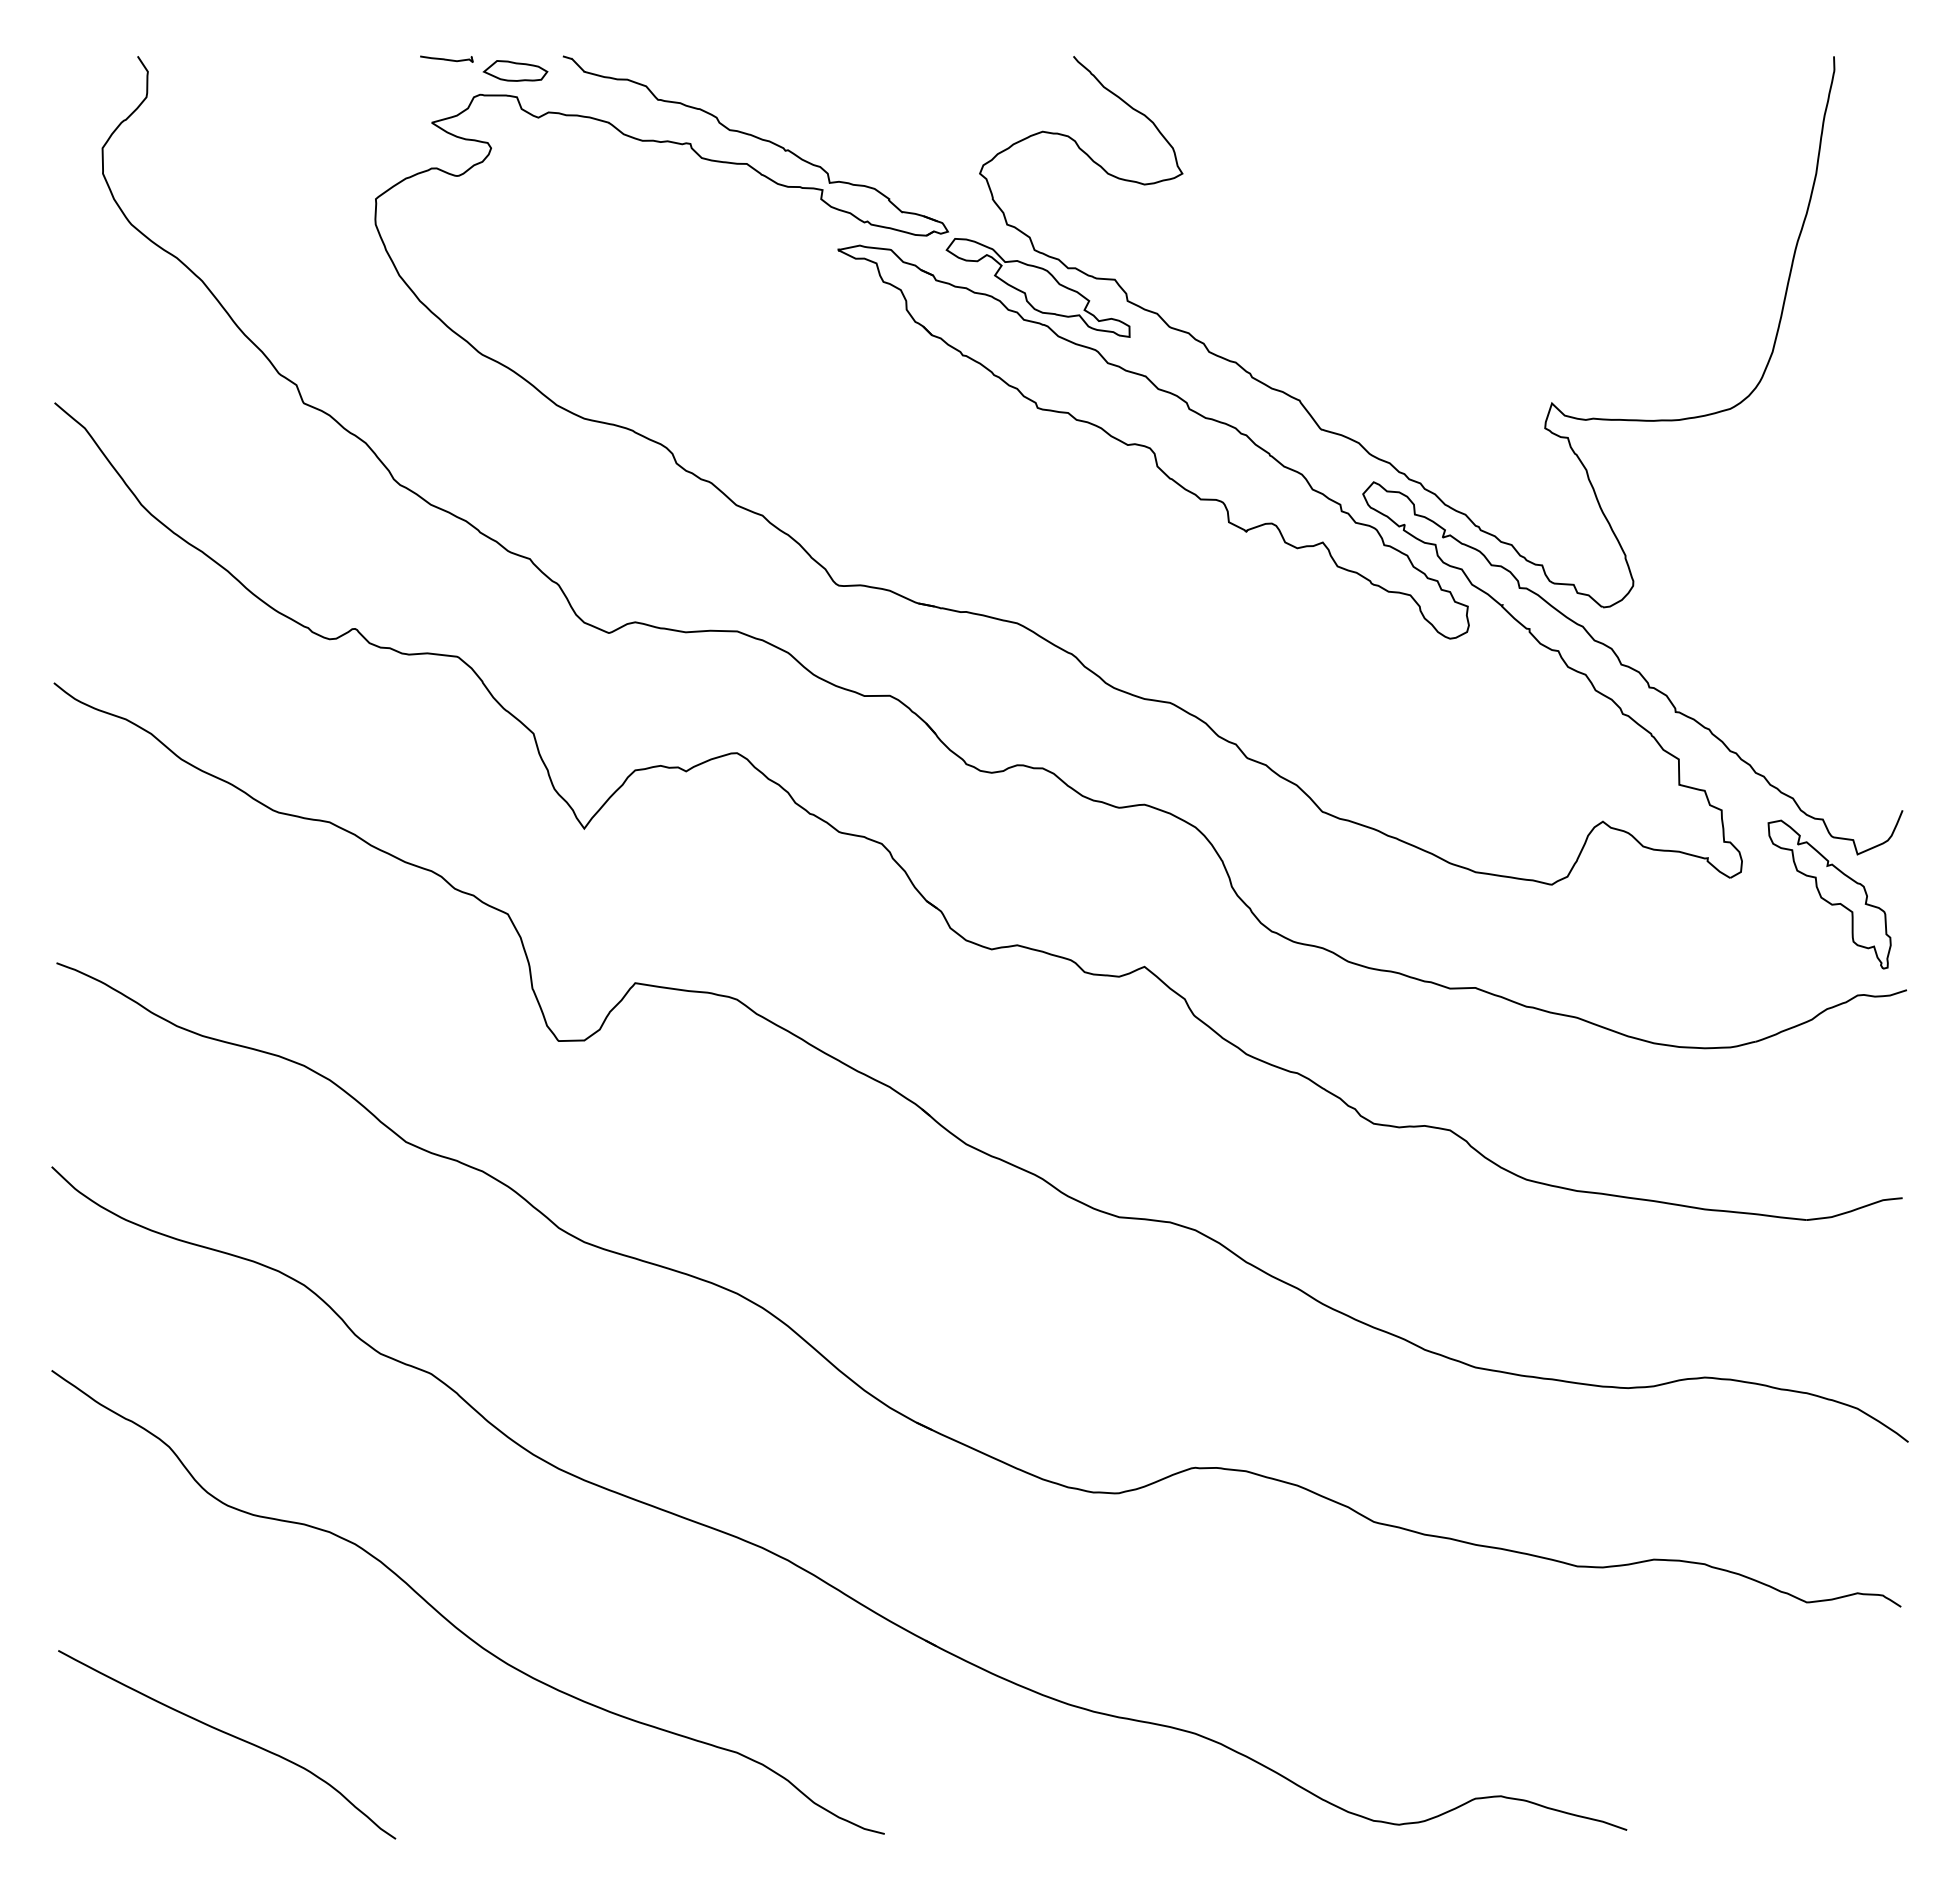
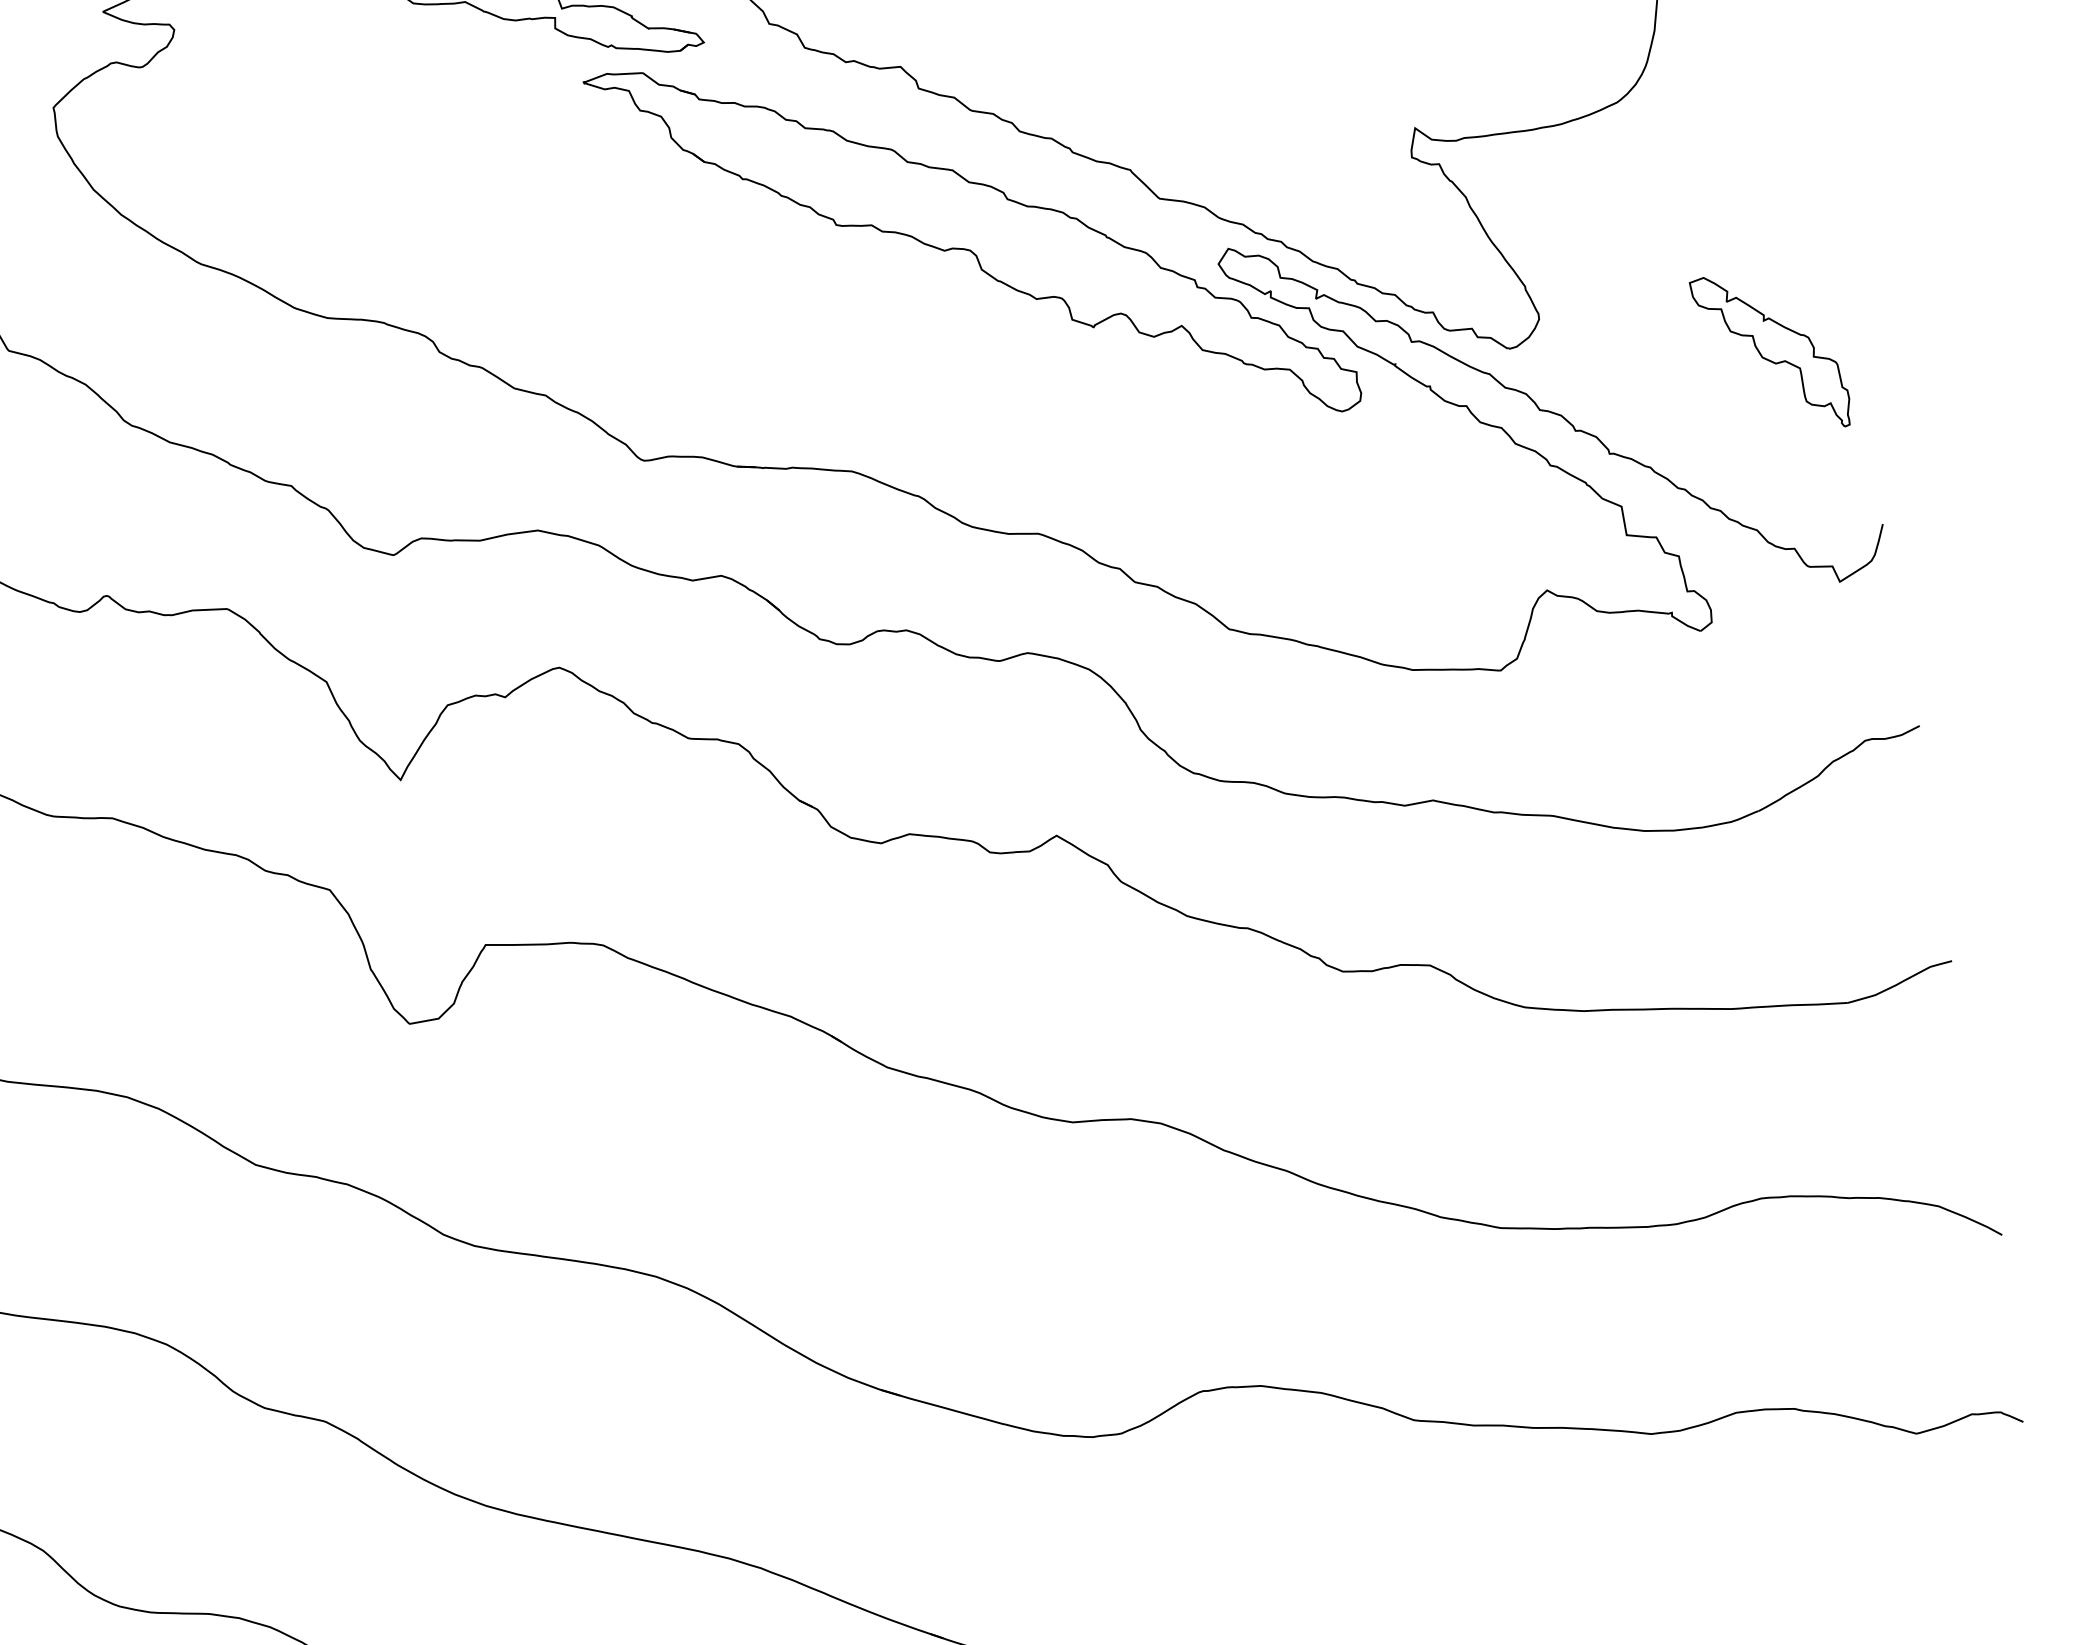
part: (1037, 287) -> (814, 89), removed
part: (1829, 894) -> (1771, 352), moved

